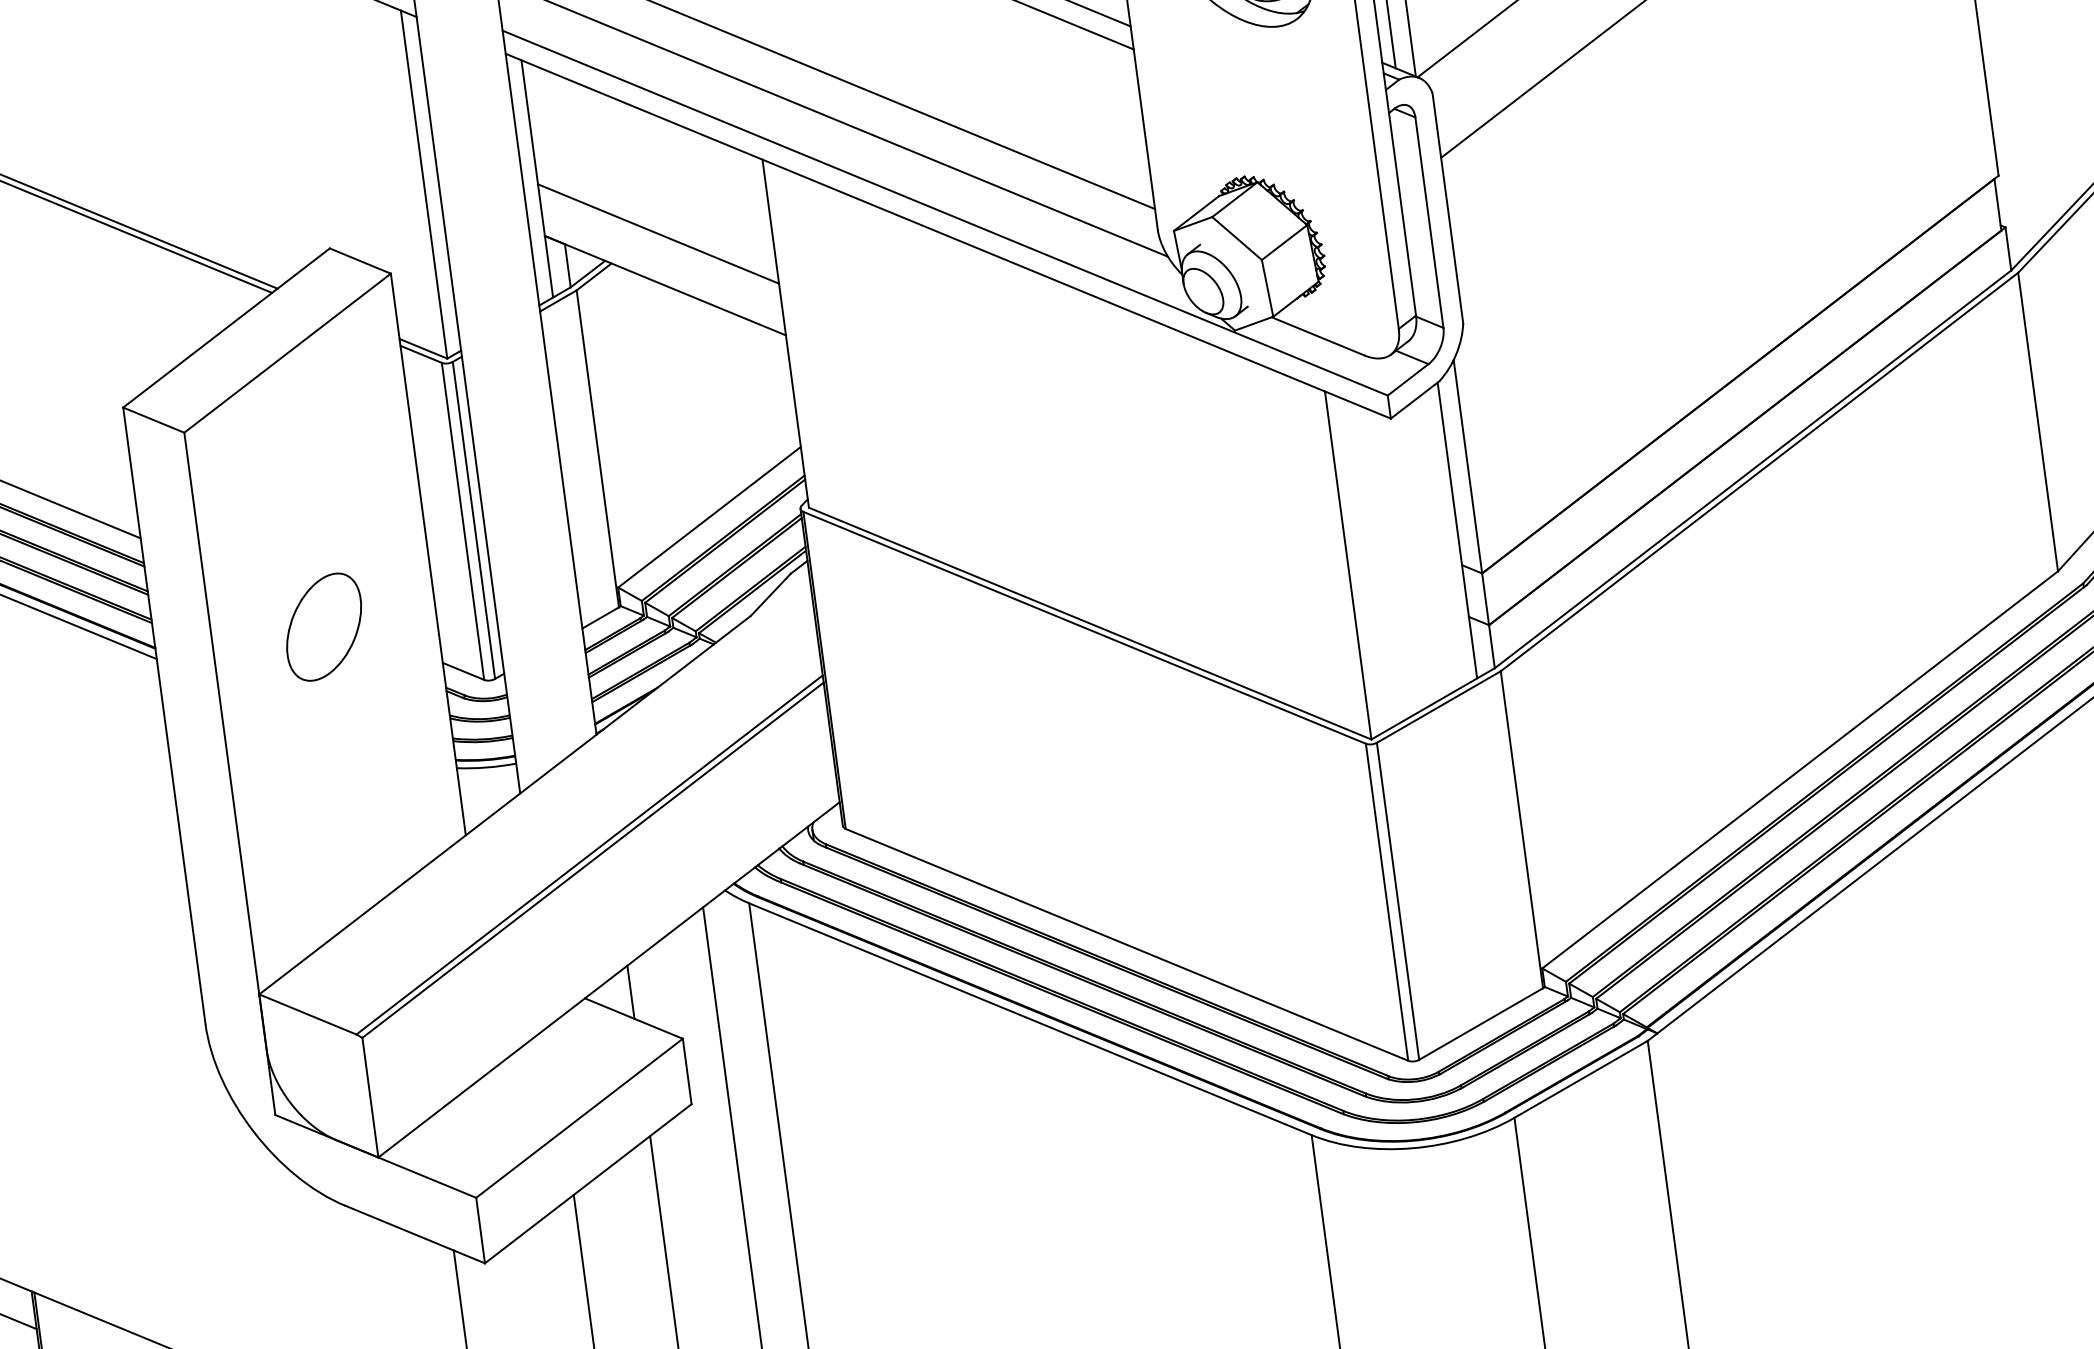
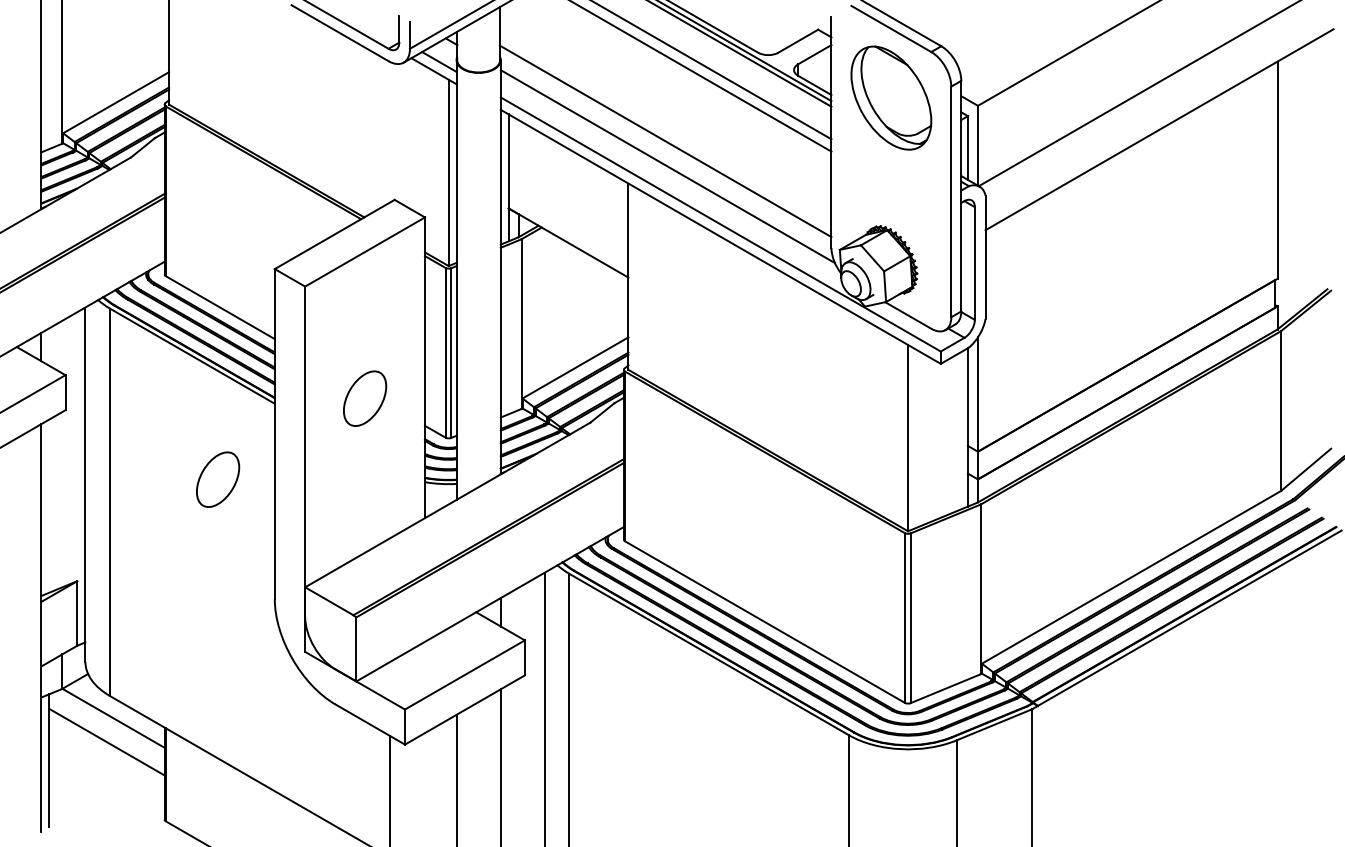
line: (658, 232) -> (568, 214), removed
part: (70, 814) -> (218, 479), added

